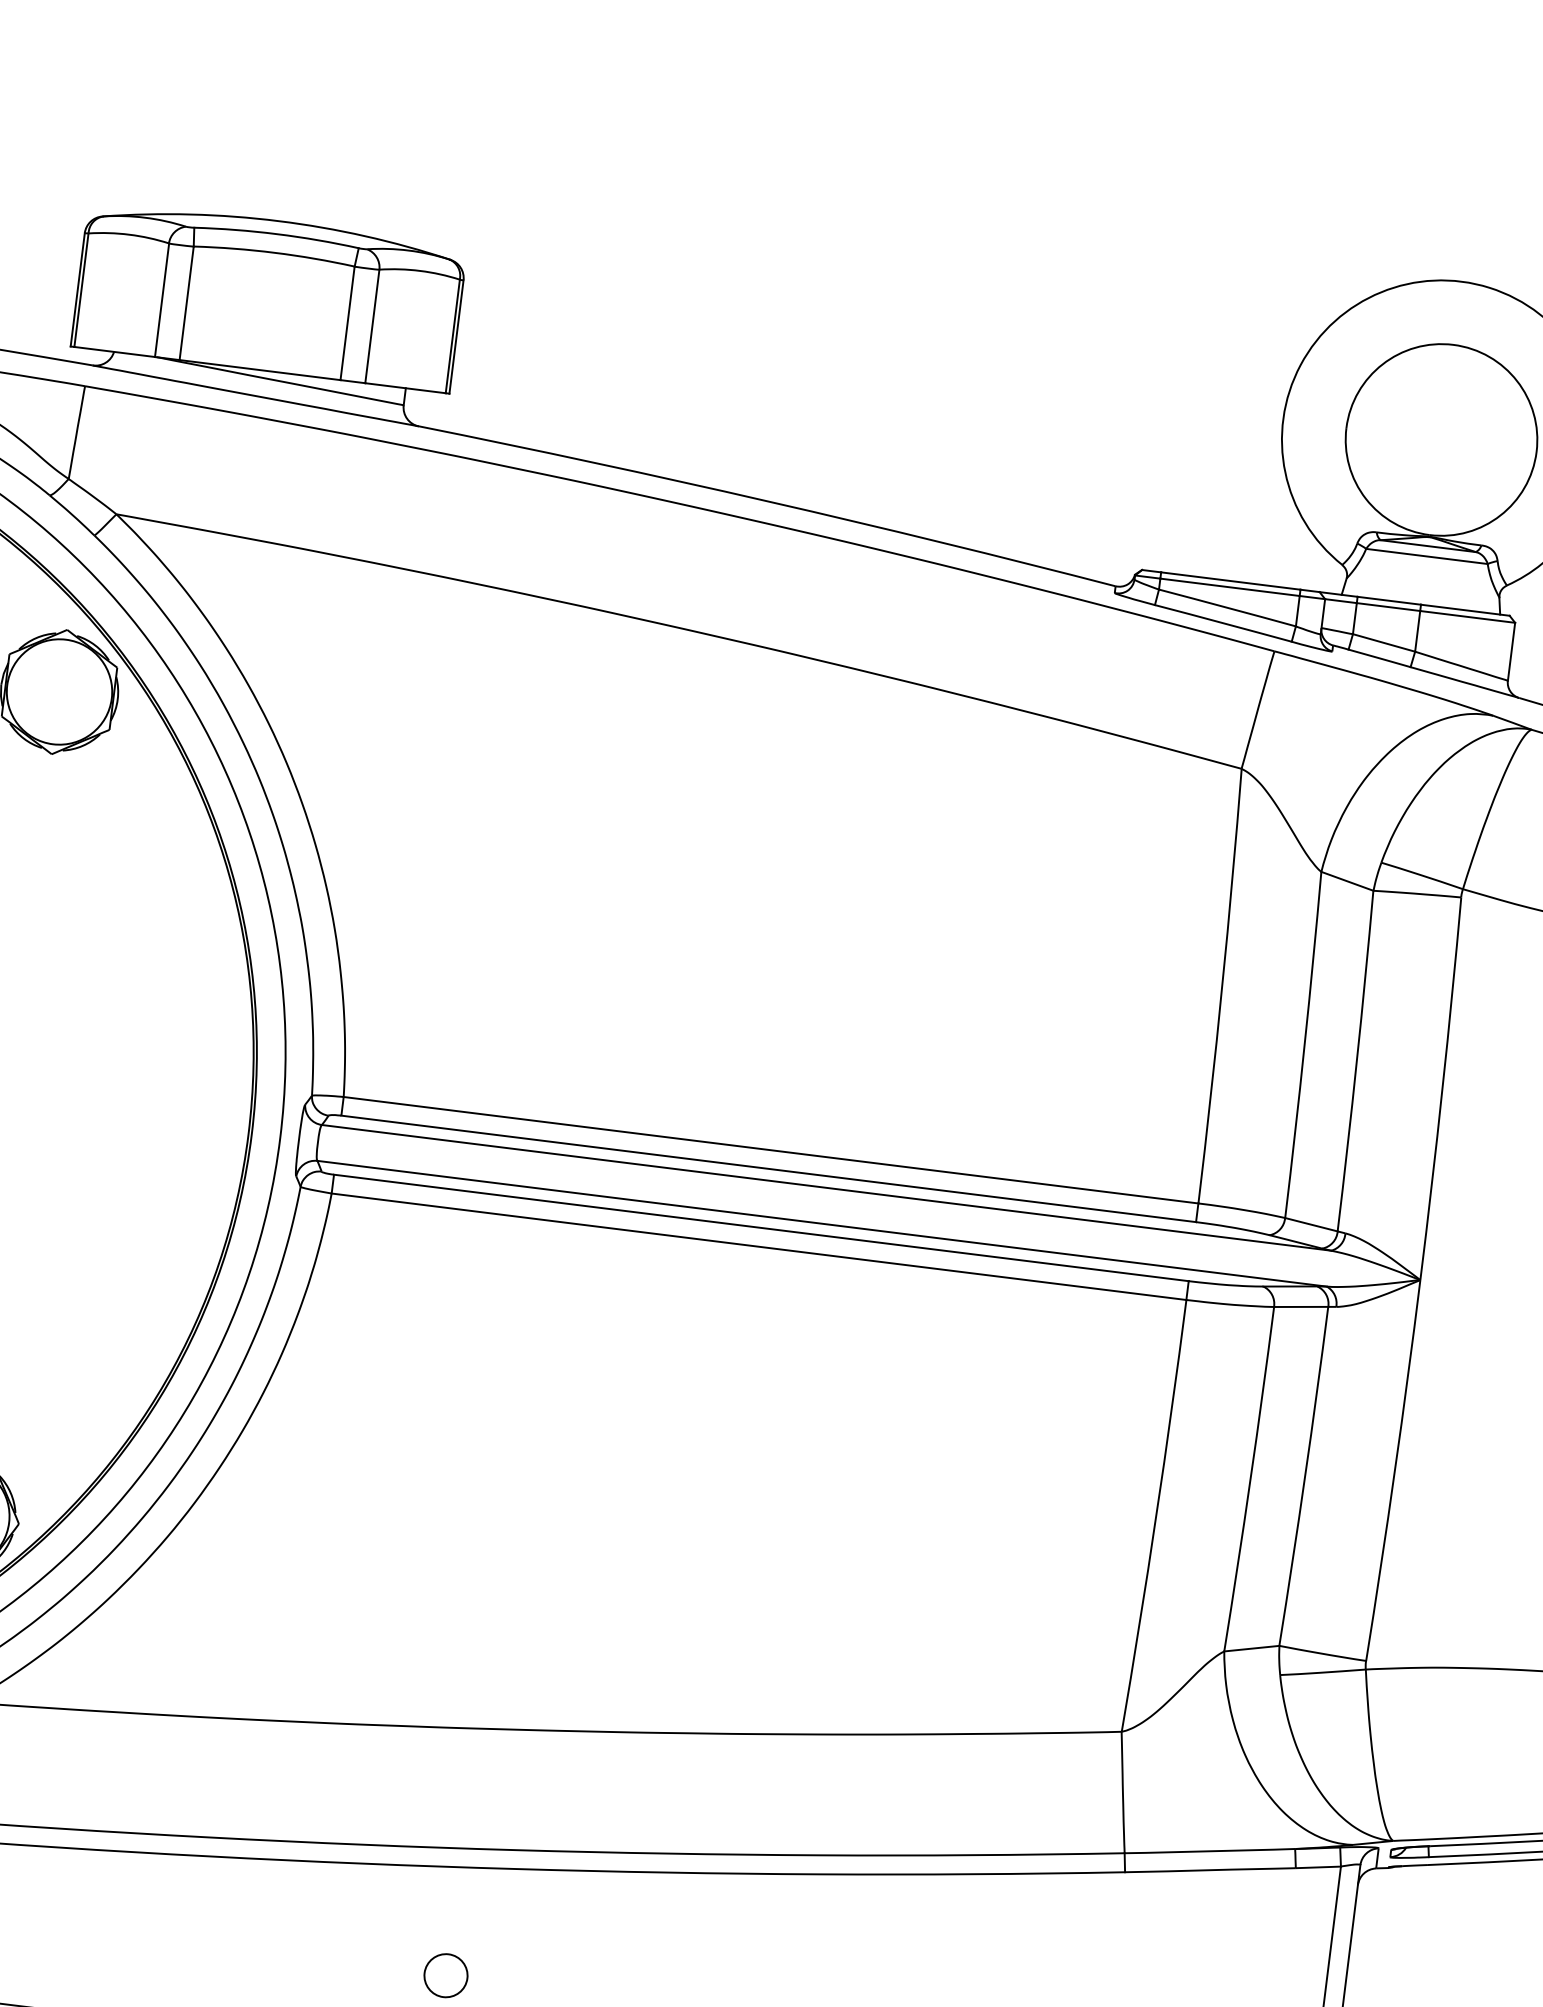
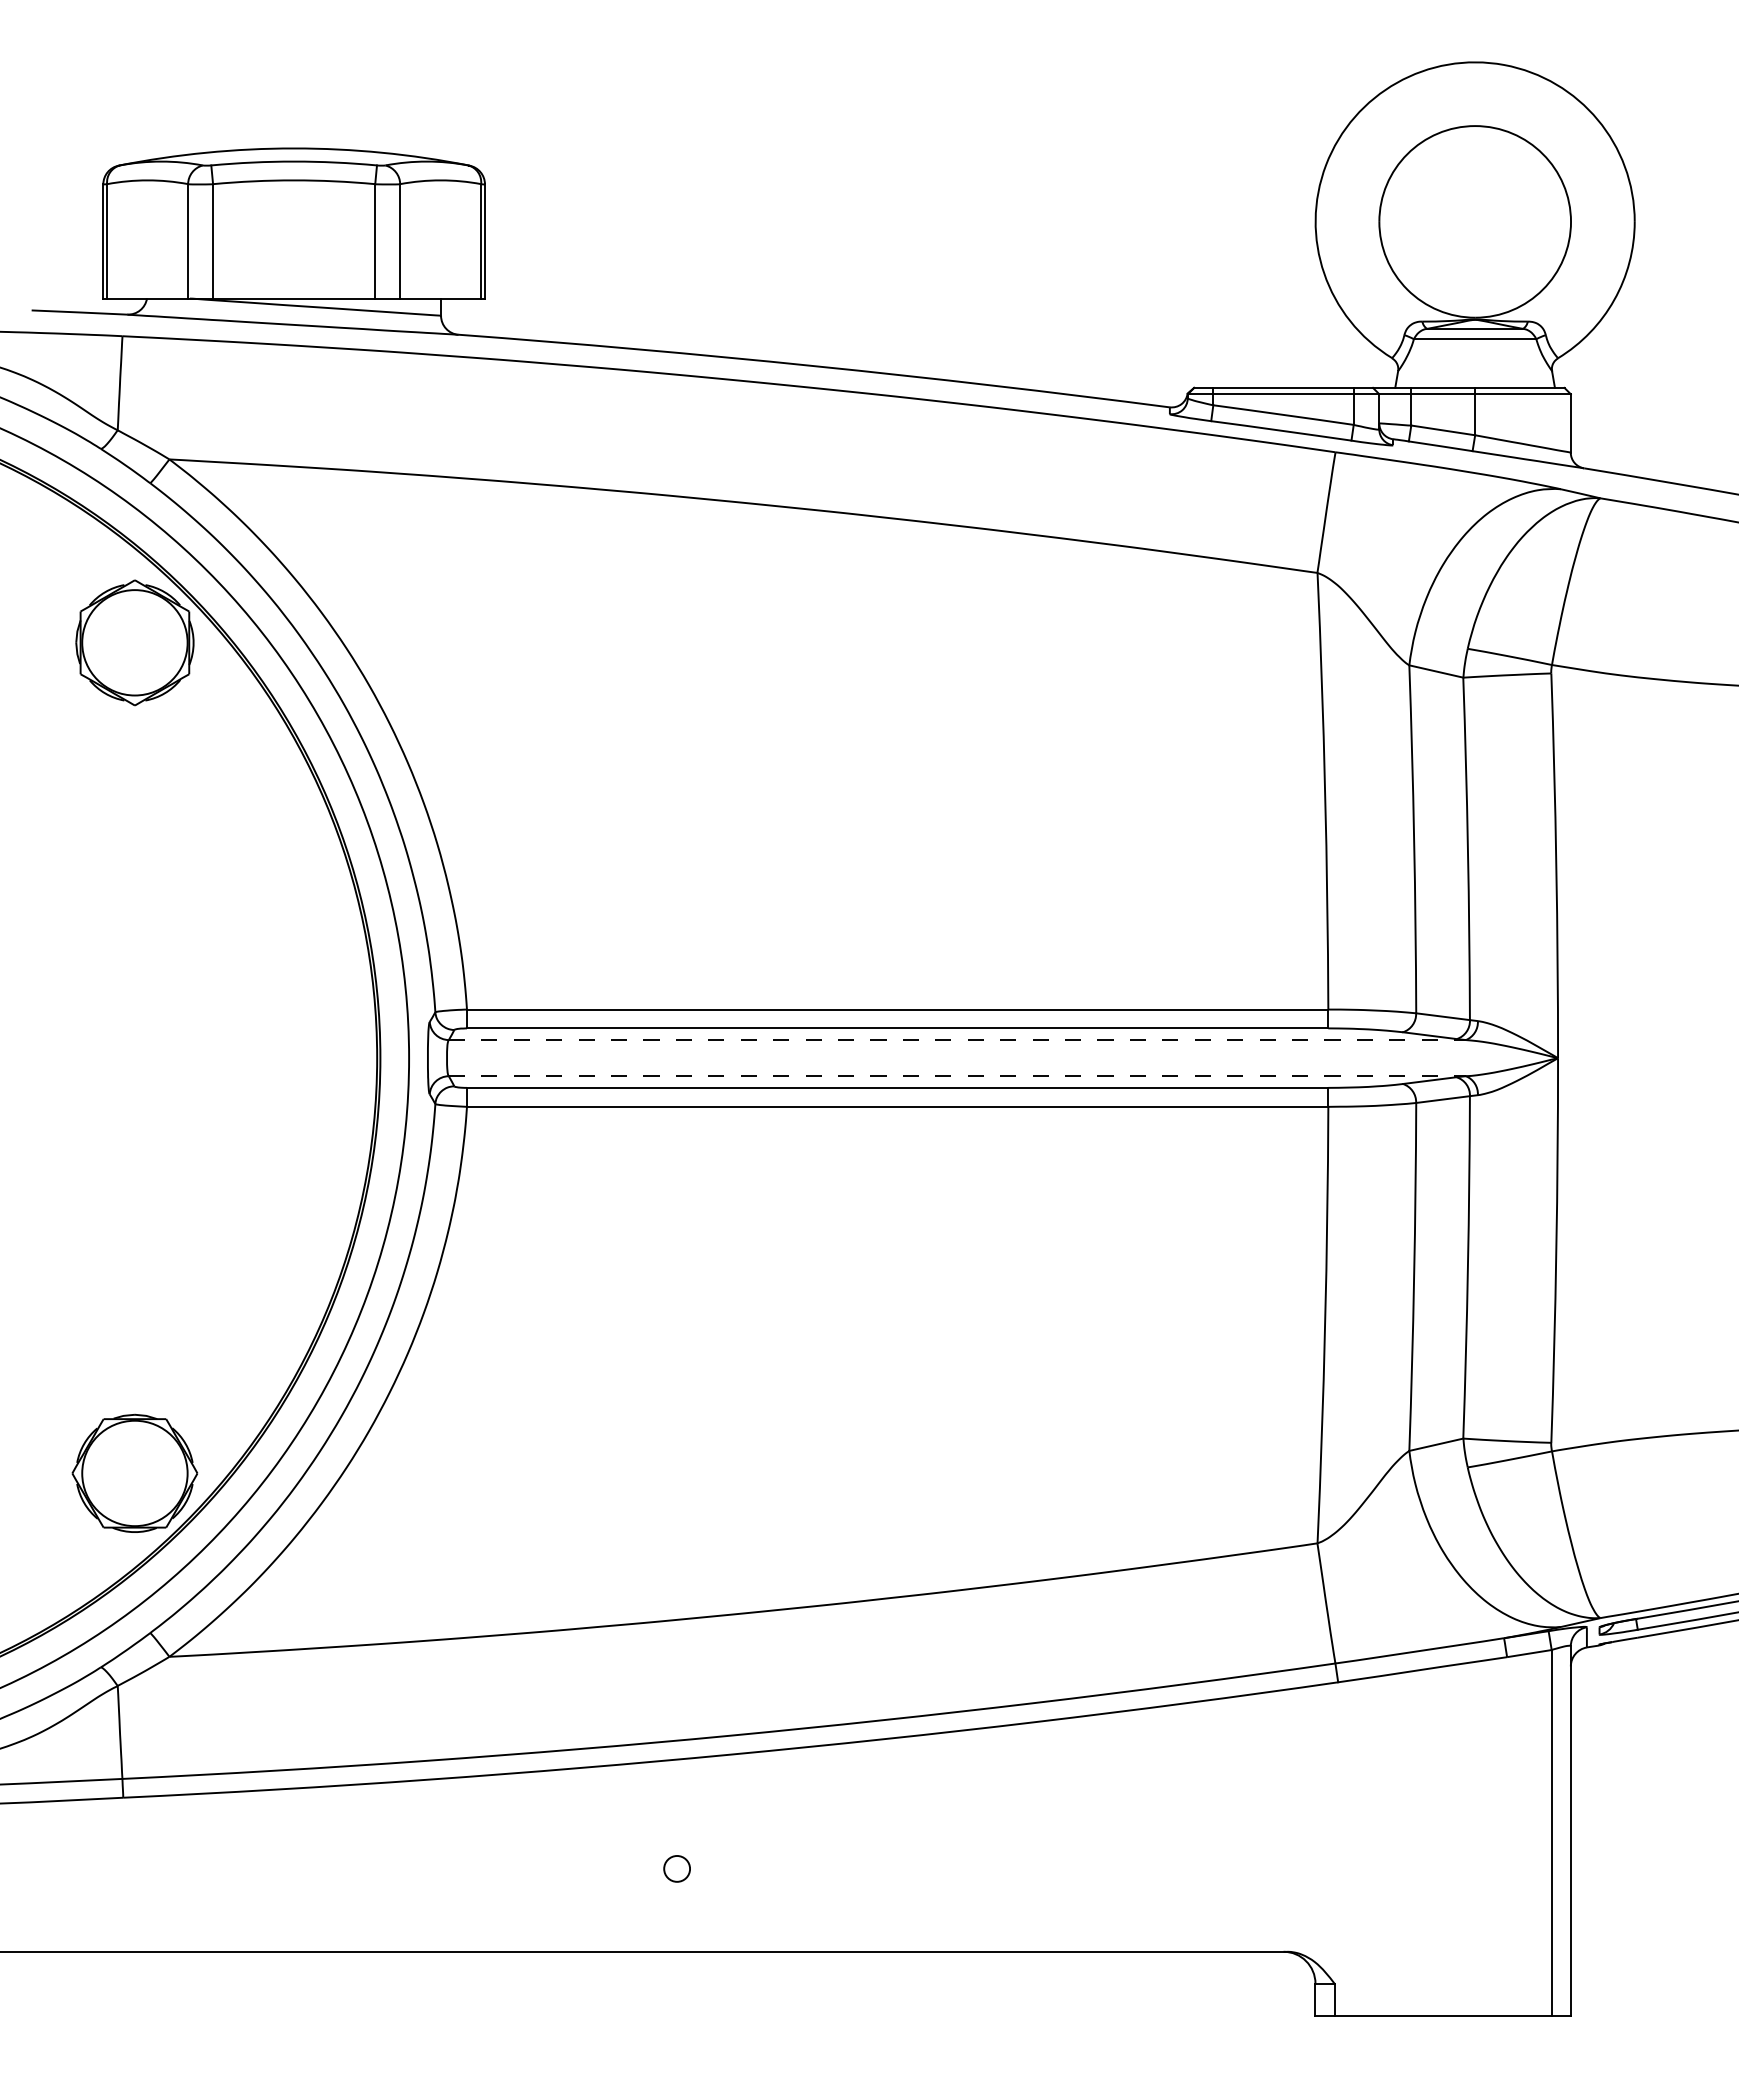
line: (826, 1188) -> (957, 1040), solid -> dashed
line: (822, 1224) -> (957, 1076), solid -> dashed
circle: (445, 1975) -> (676, 1868), size x0.6

